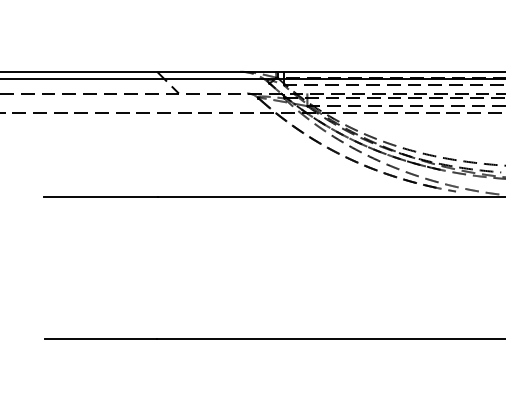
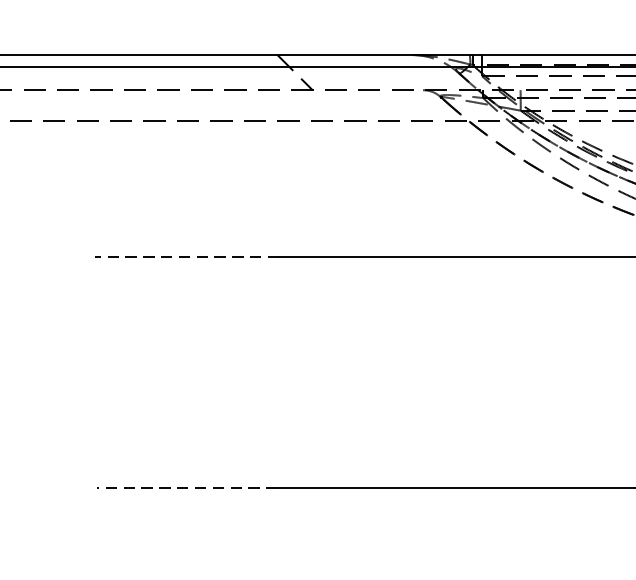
line: (101, 196) -> (187, 256), solid -> dashed
line: (101, 339) -> (187, 488), solid -> dashed

